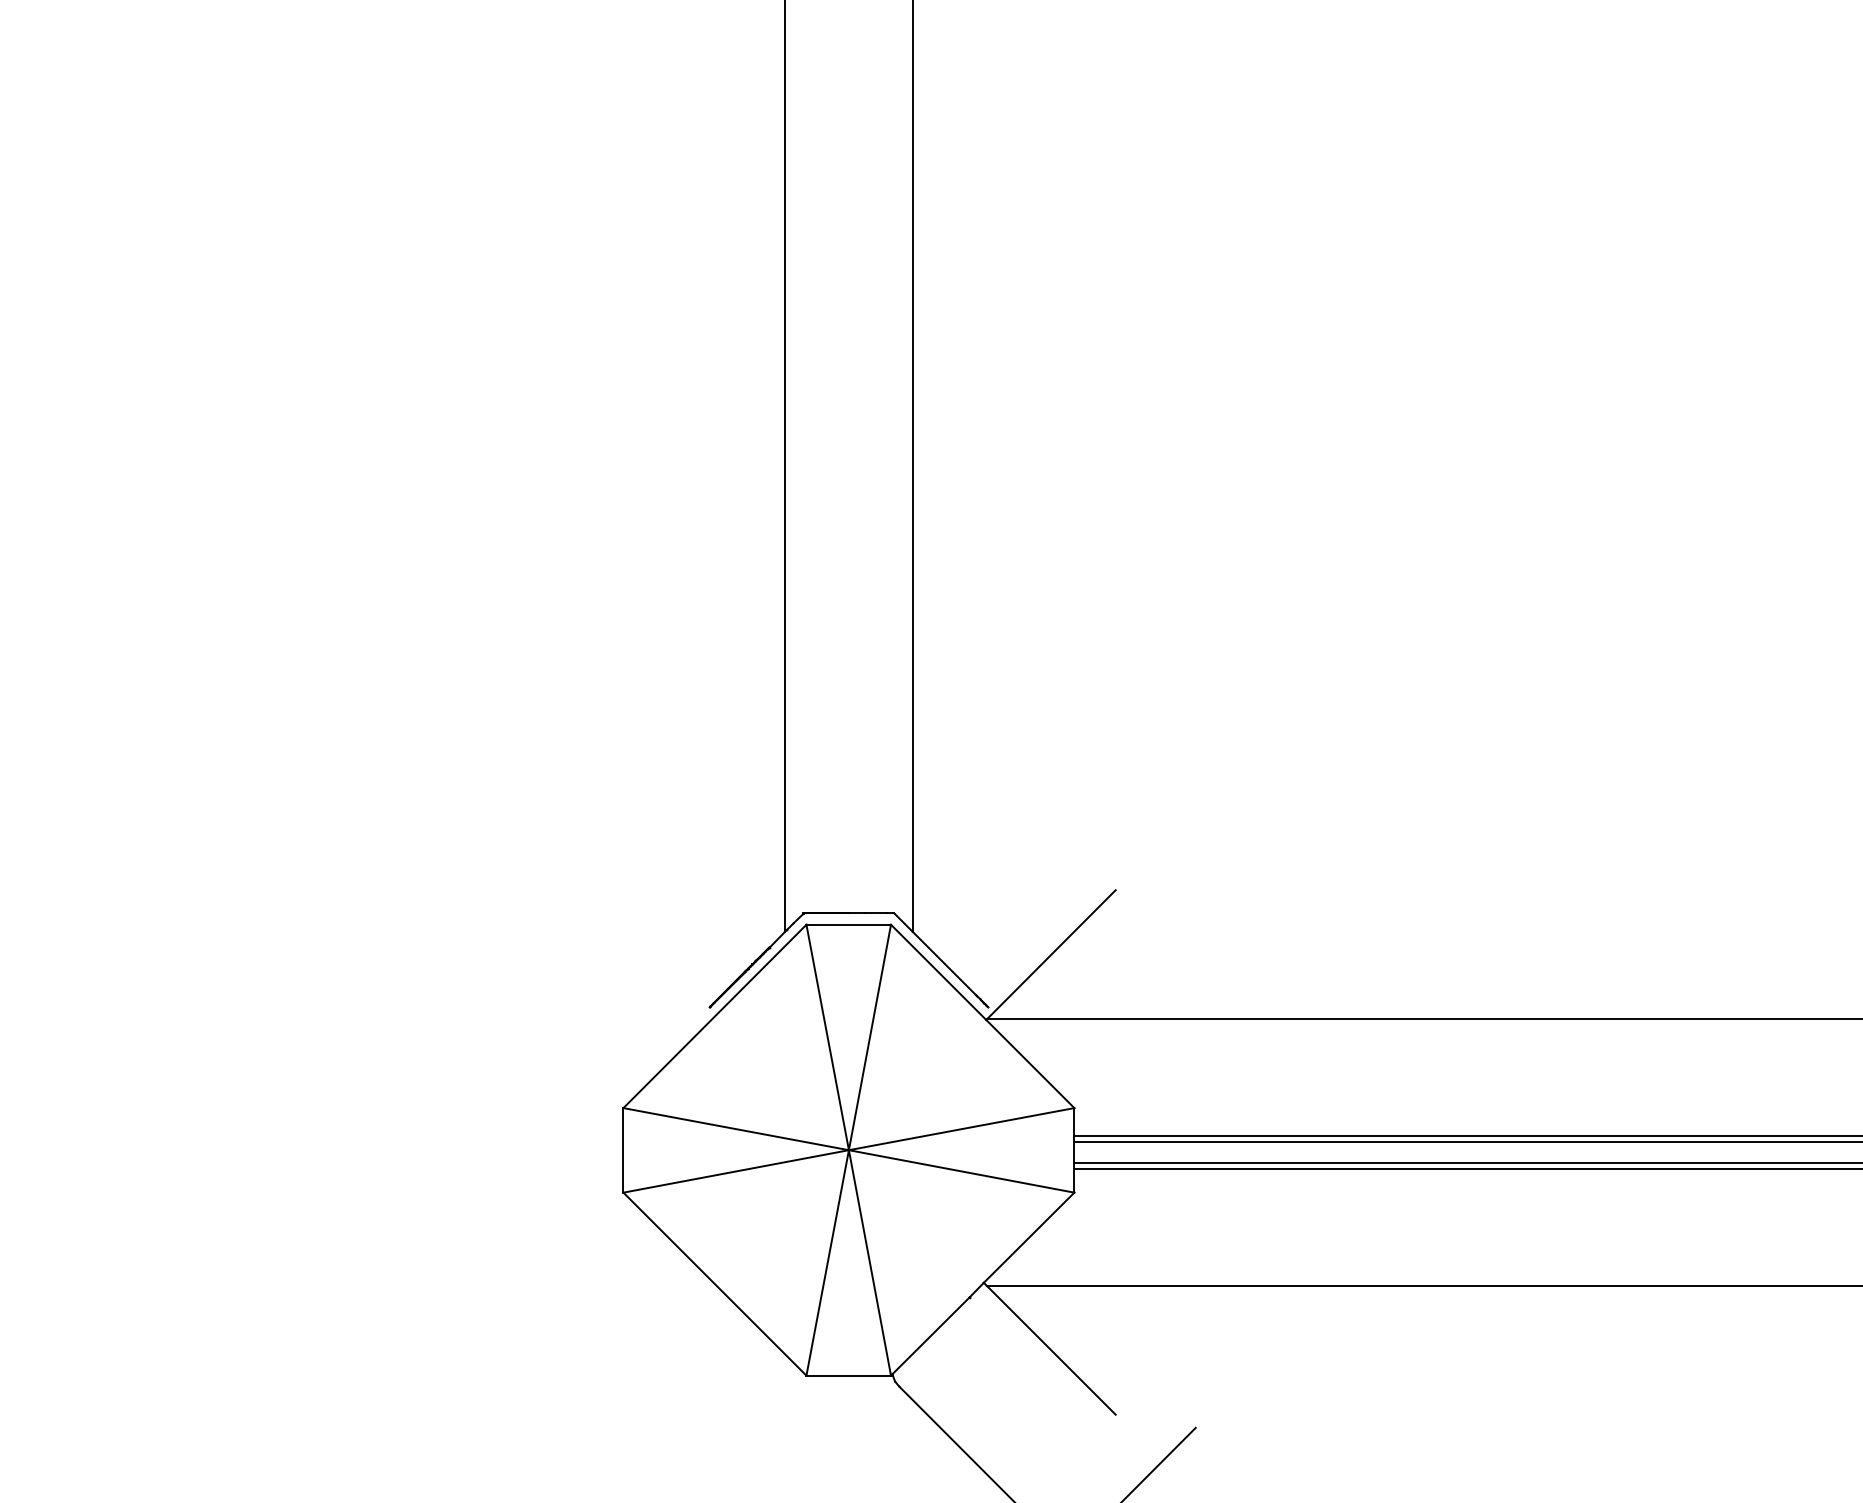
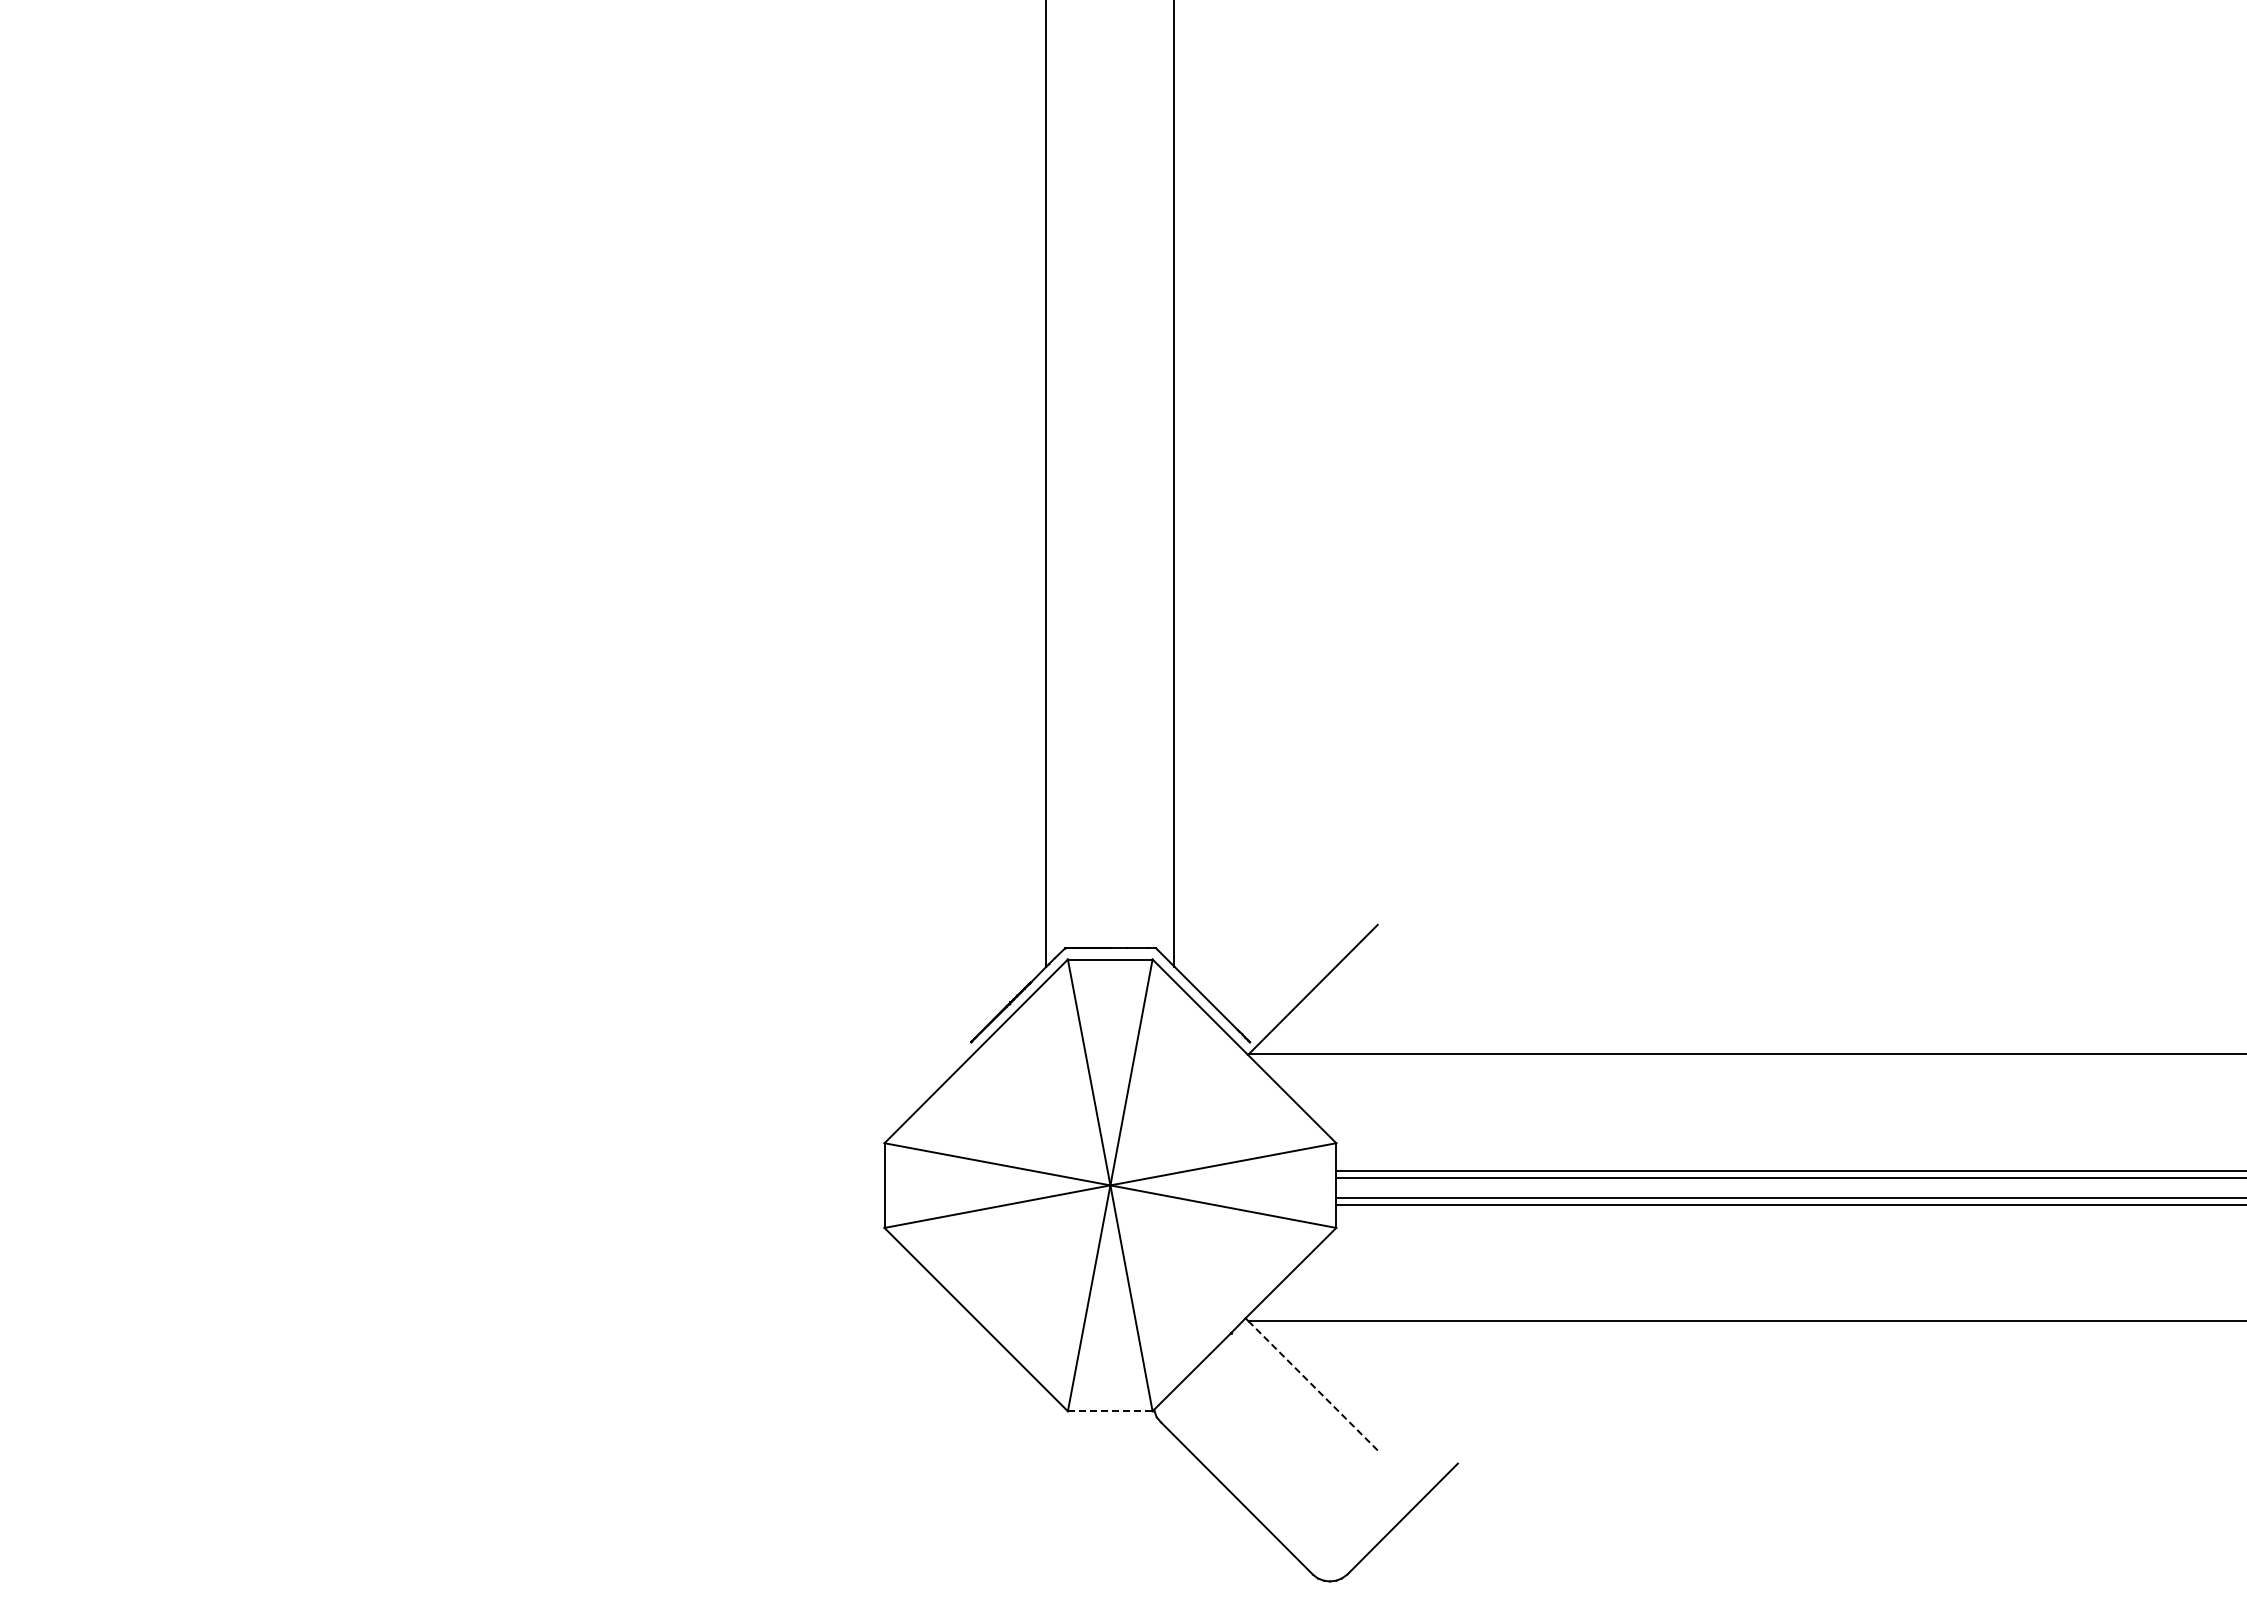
line: (1050, 1349) -> (1312, 1385), solid -> dashed
line: (848, 1375) -> (1110, 1411), solid -> dashed

